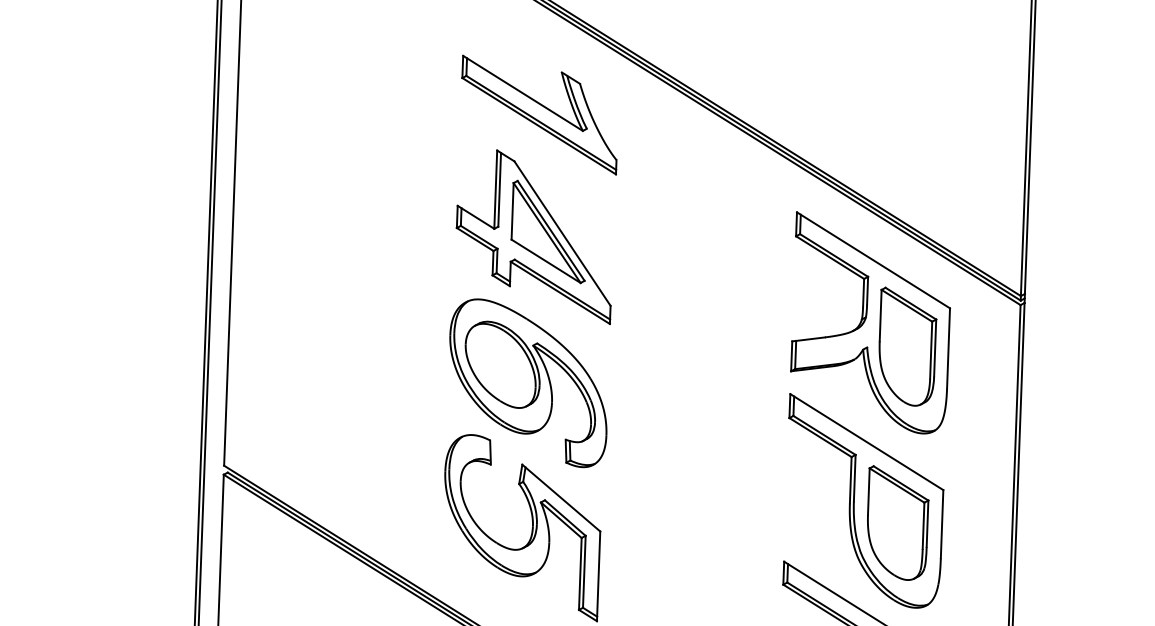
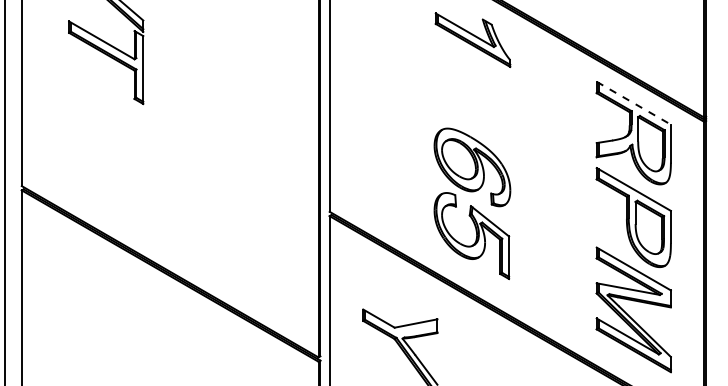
part: (533, 235) -> (472, 97), removed
line: (872, 260) -> (633, 103), solid -> dashed

